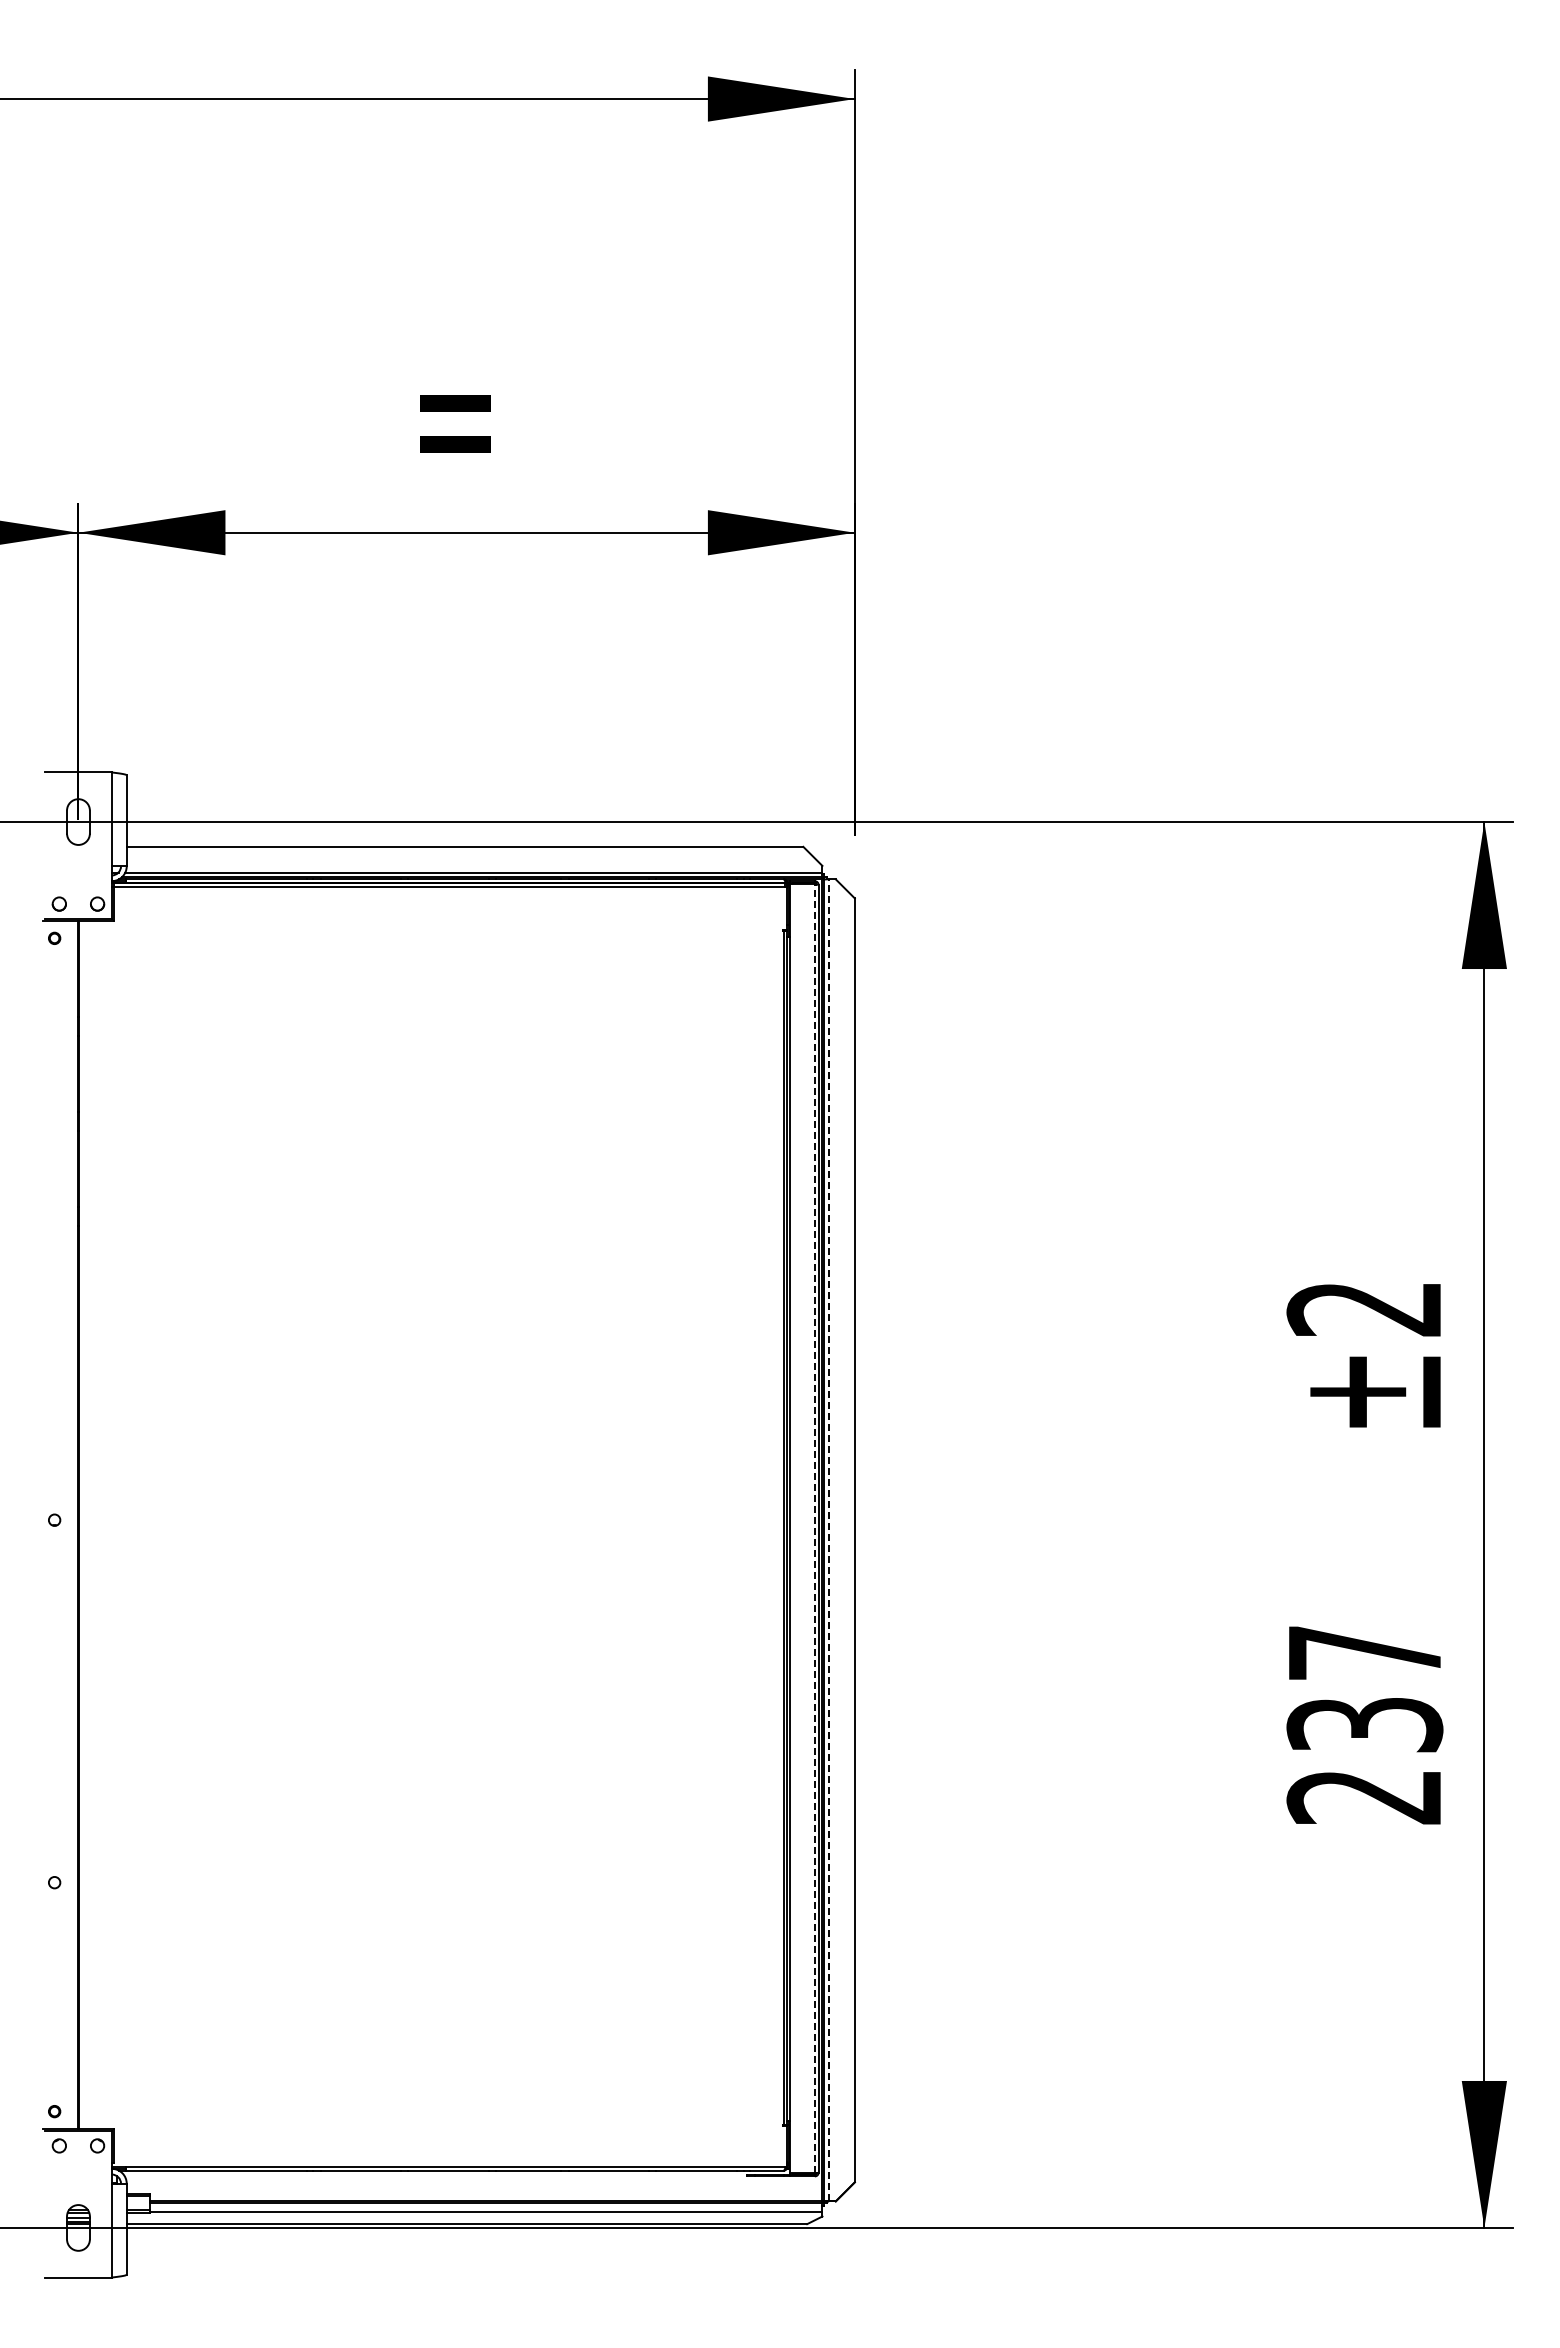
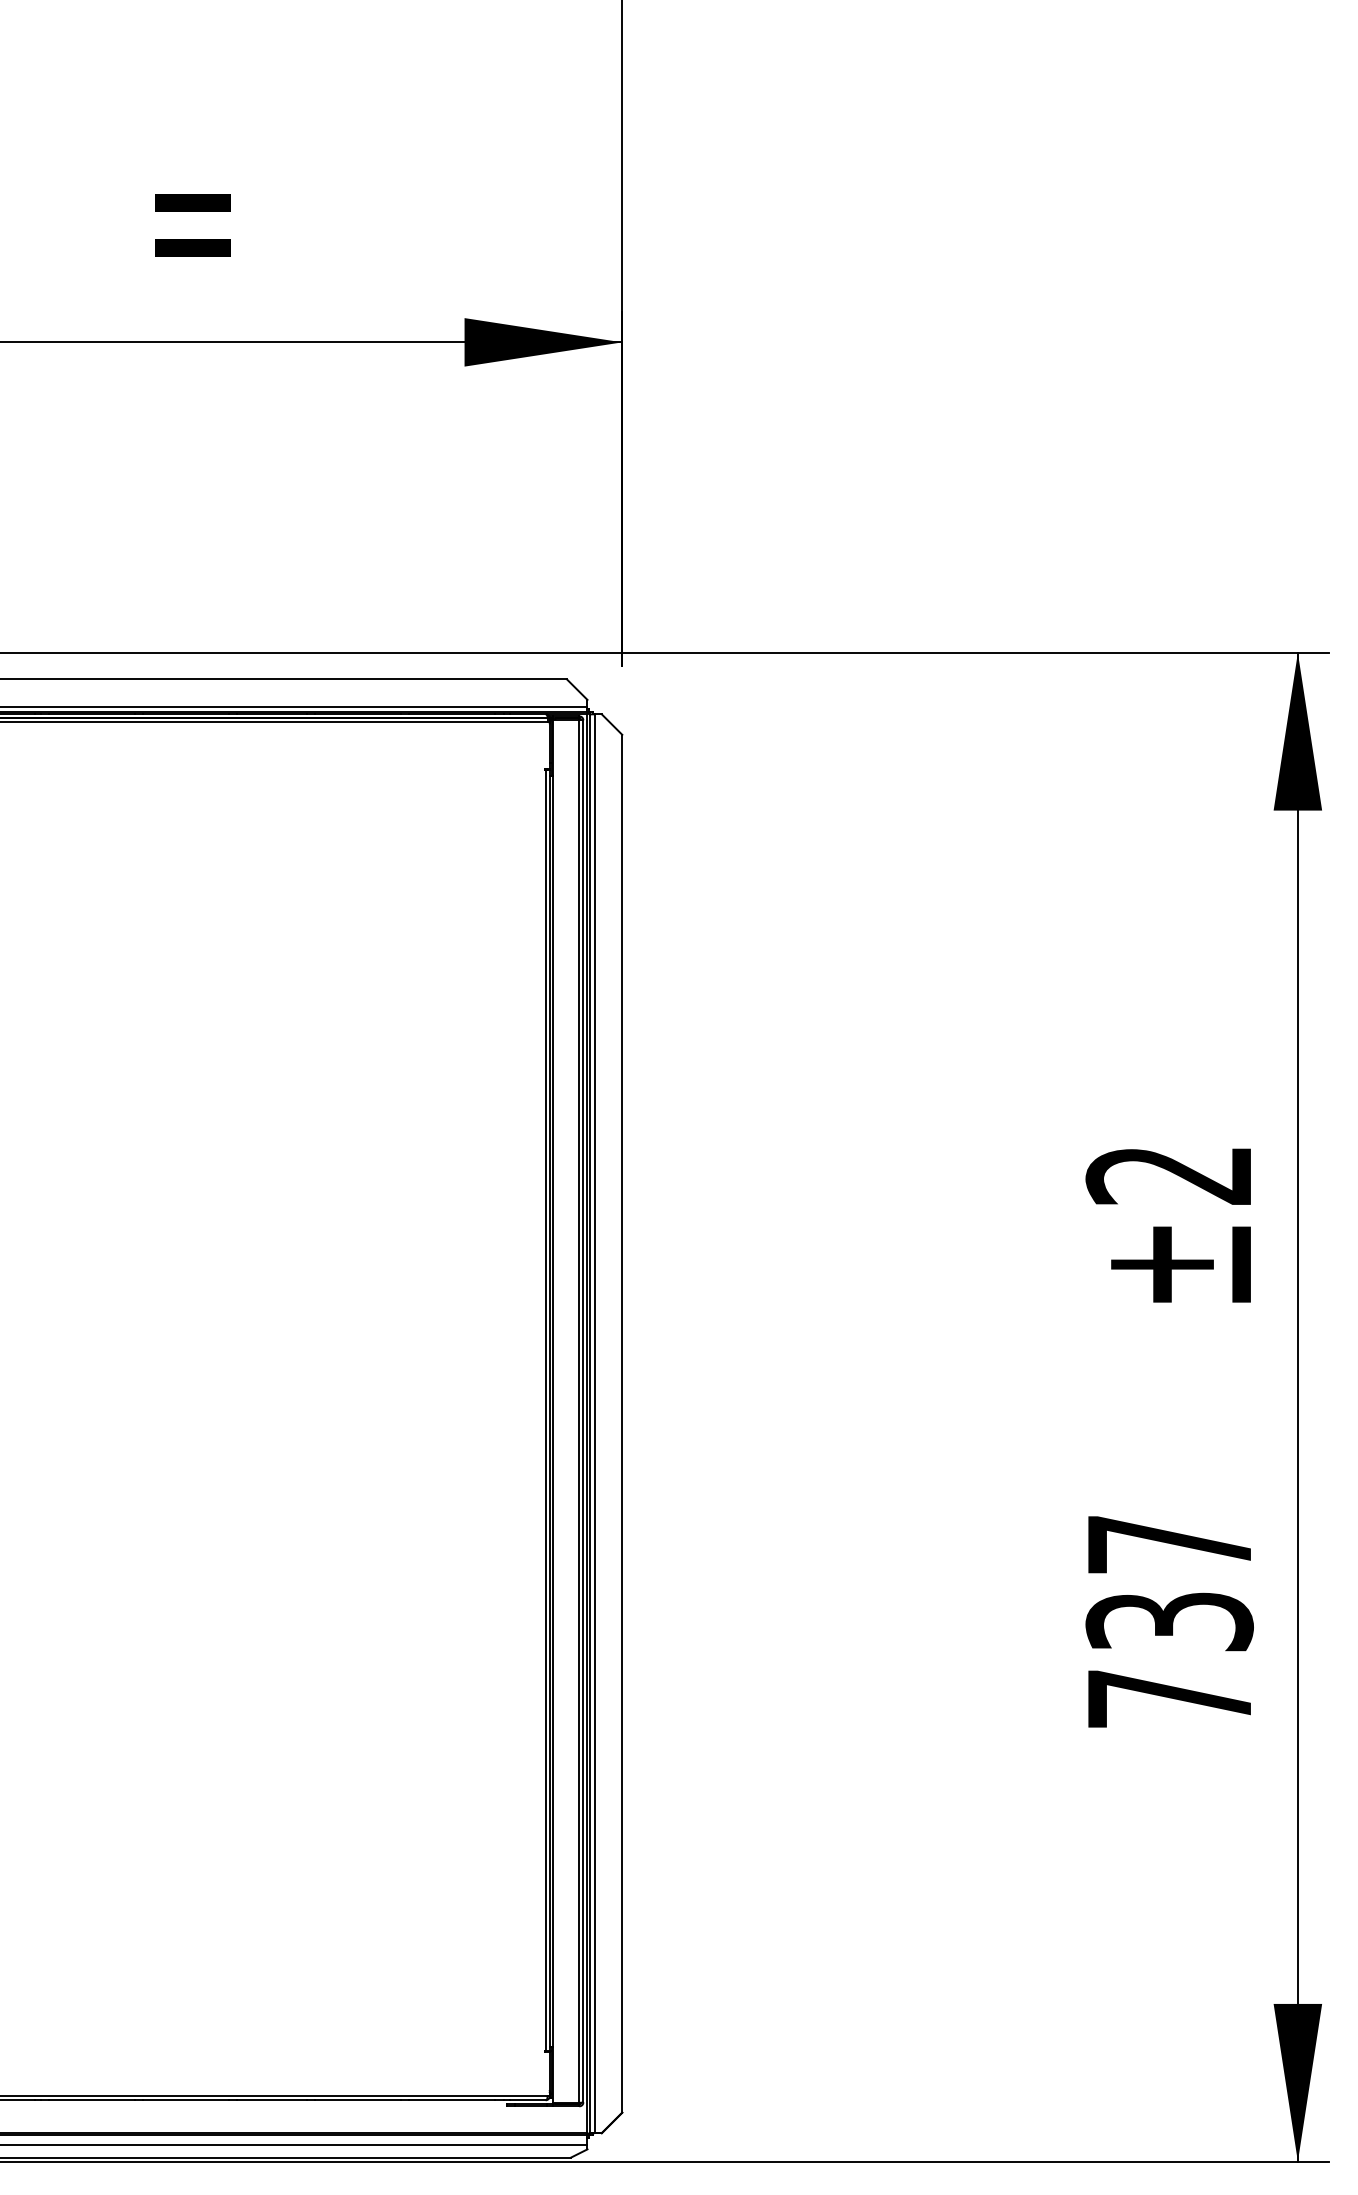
line: (814, 1528) -> (578, 1411), dashed -> solid
line: (829, 1540) -> (595, 1423), dashed -> solid
text: (1363, 1797) -> (1168, 1699), 237 -> 737

